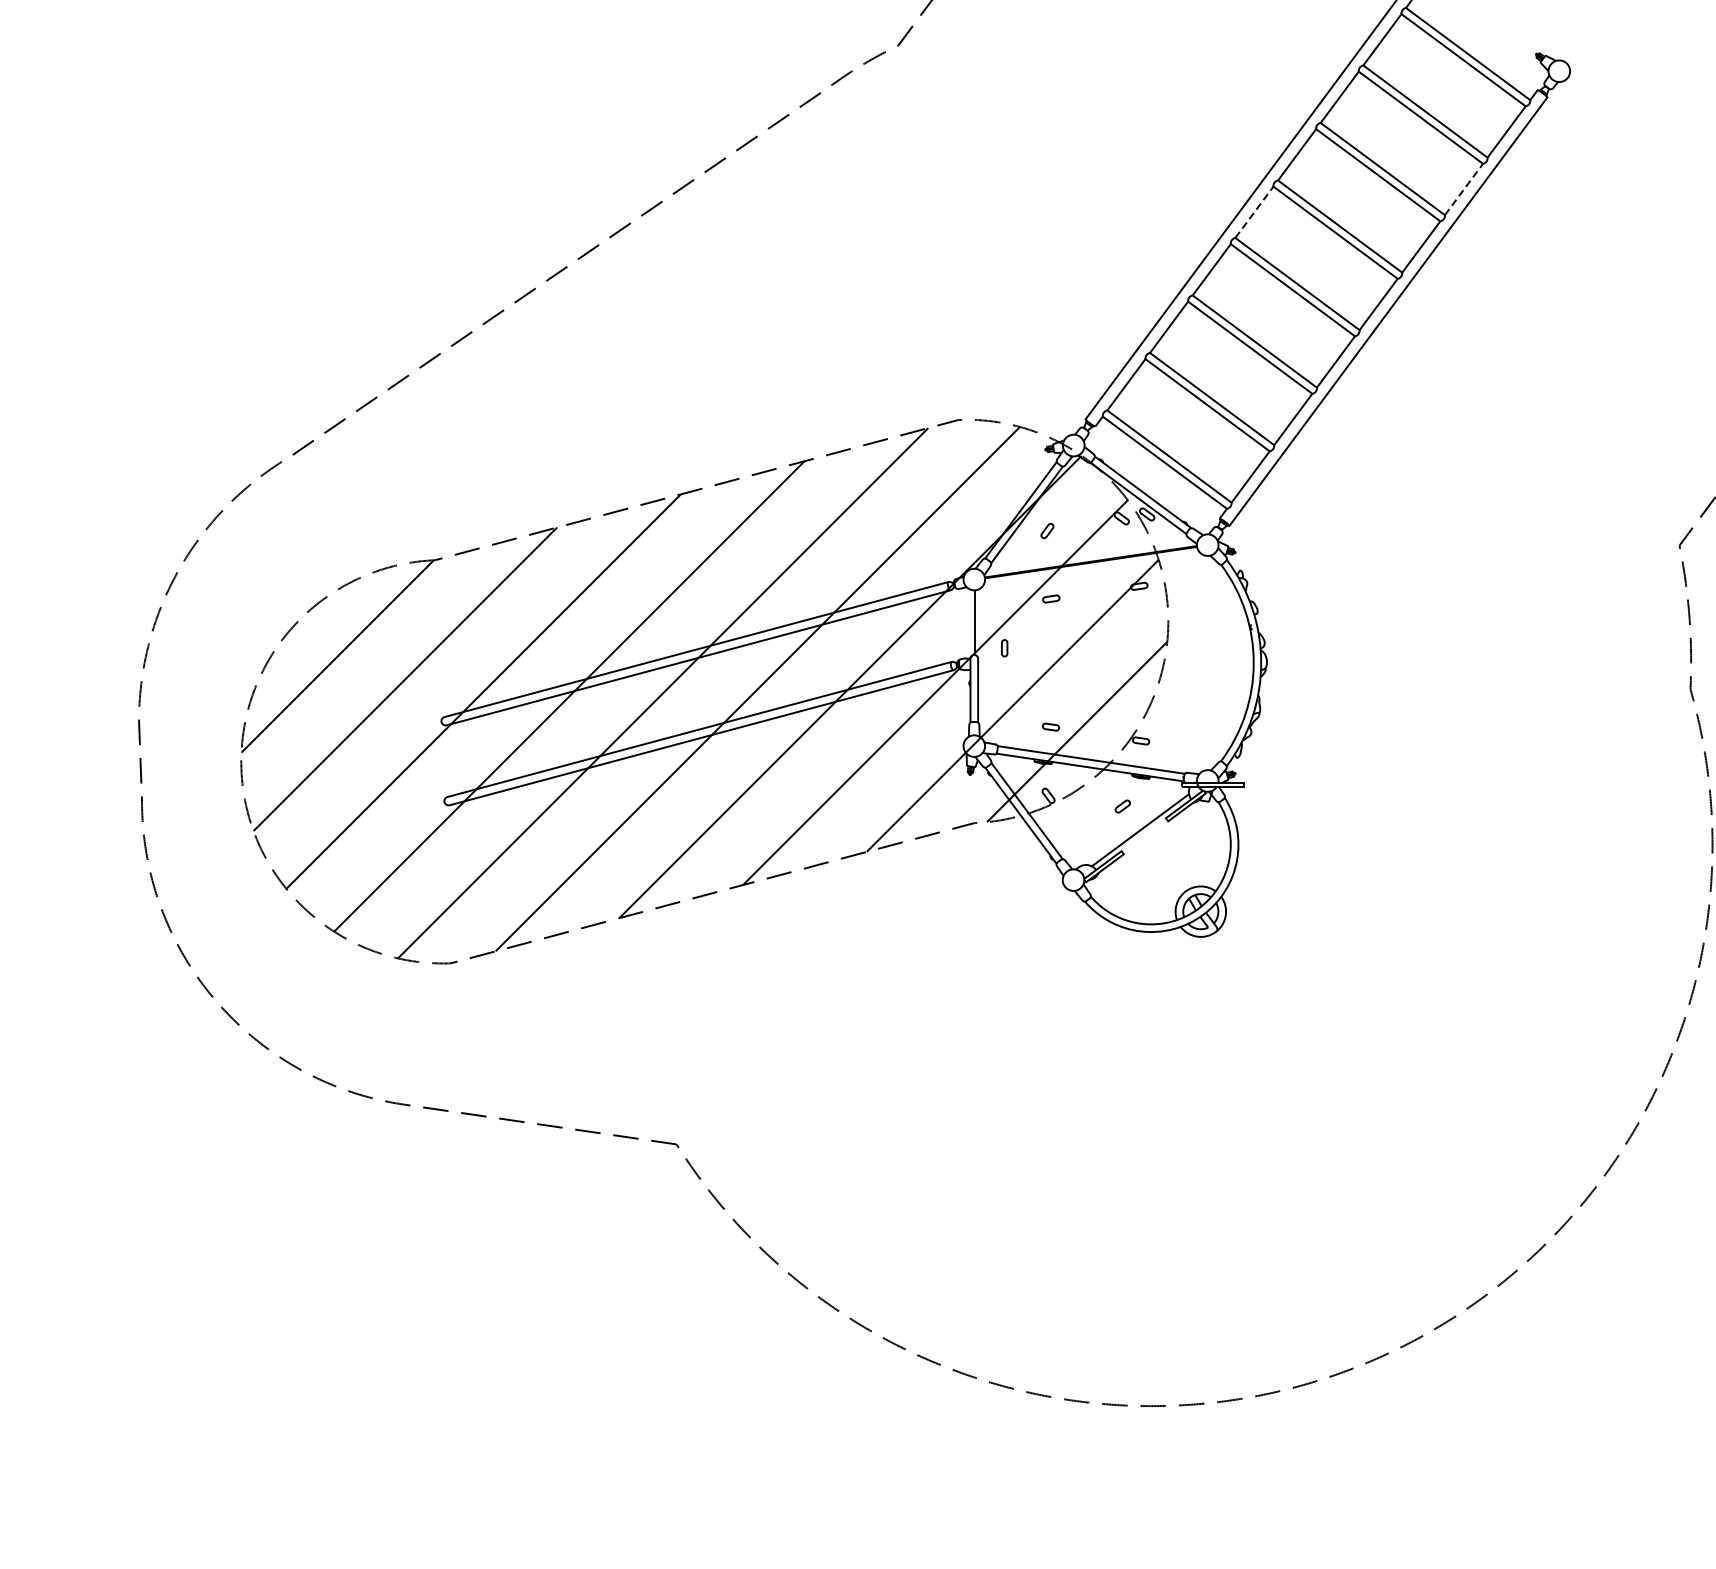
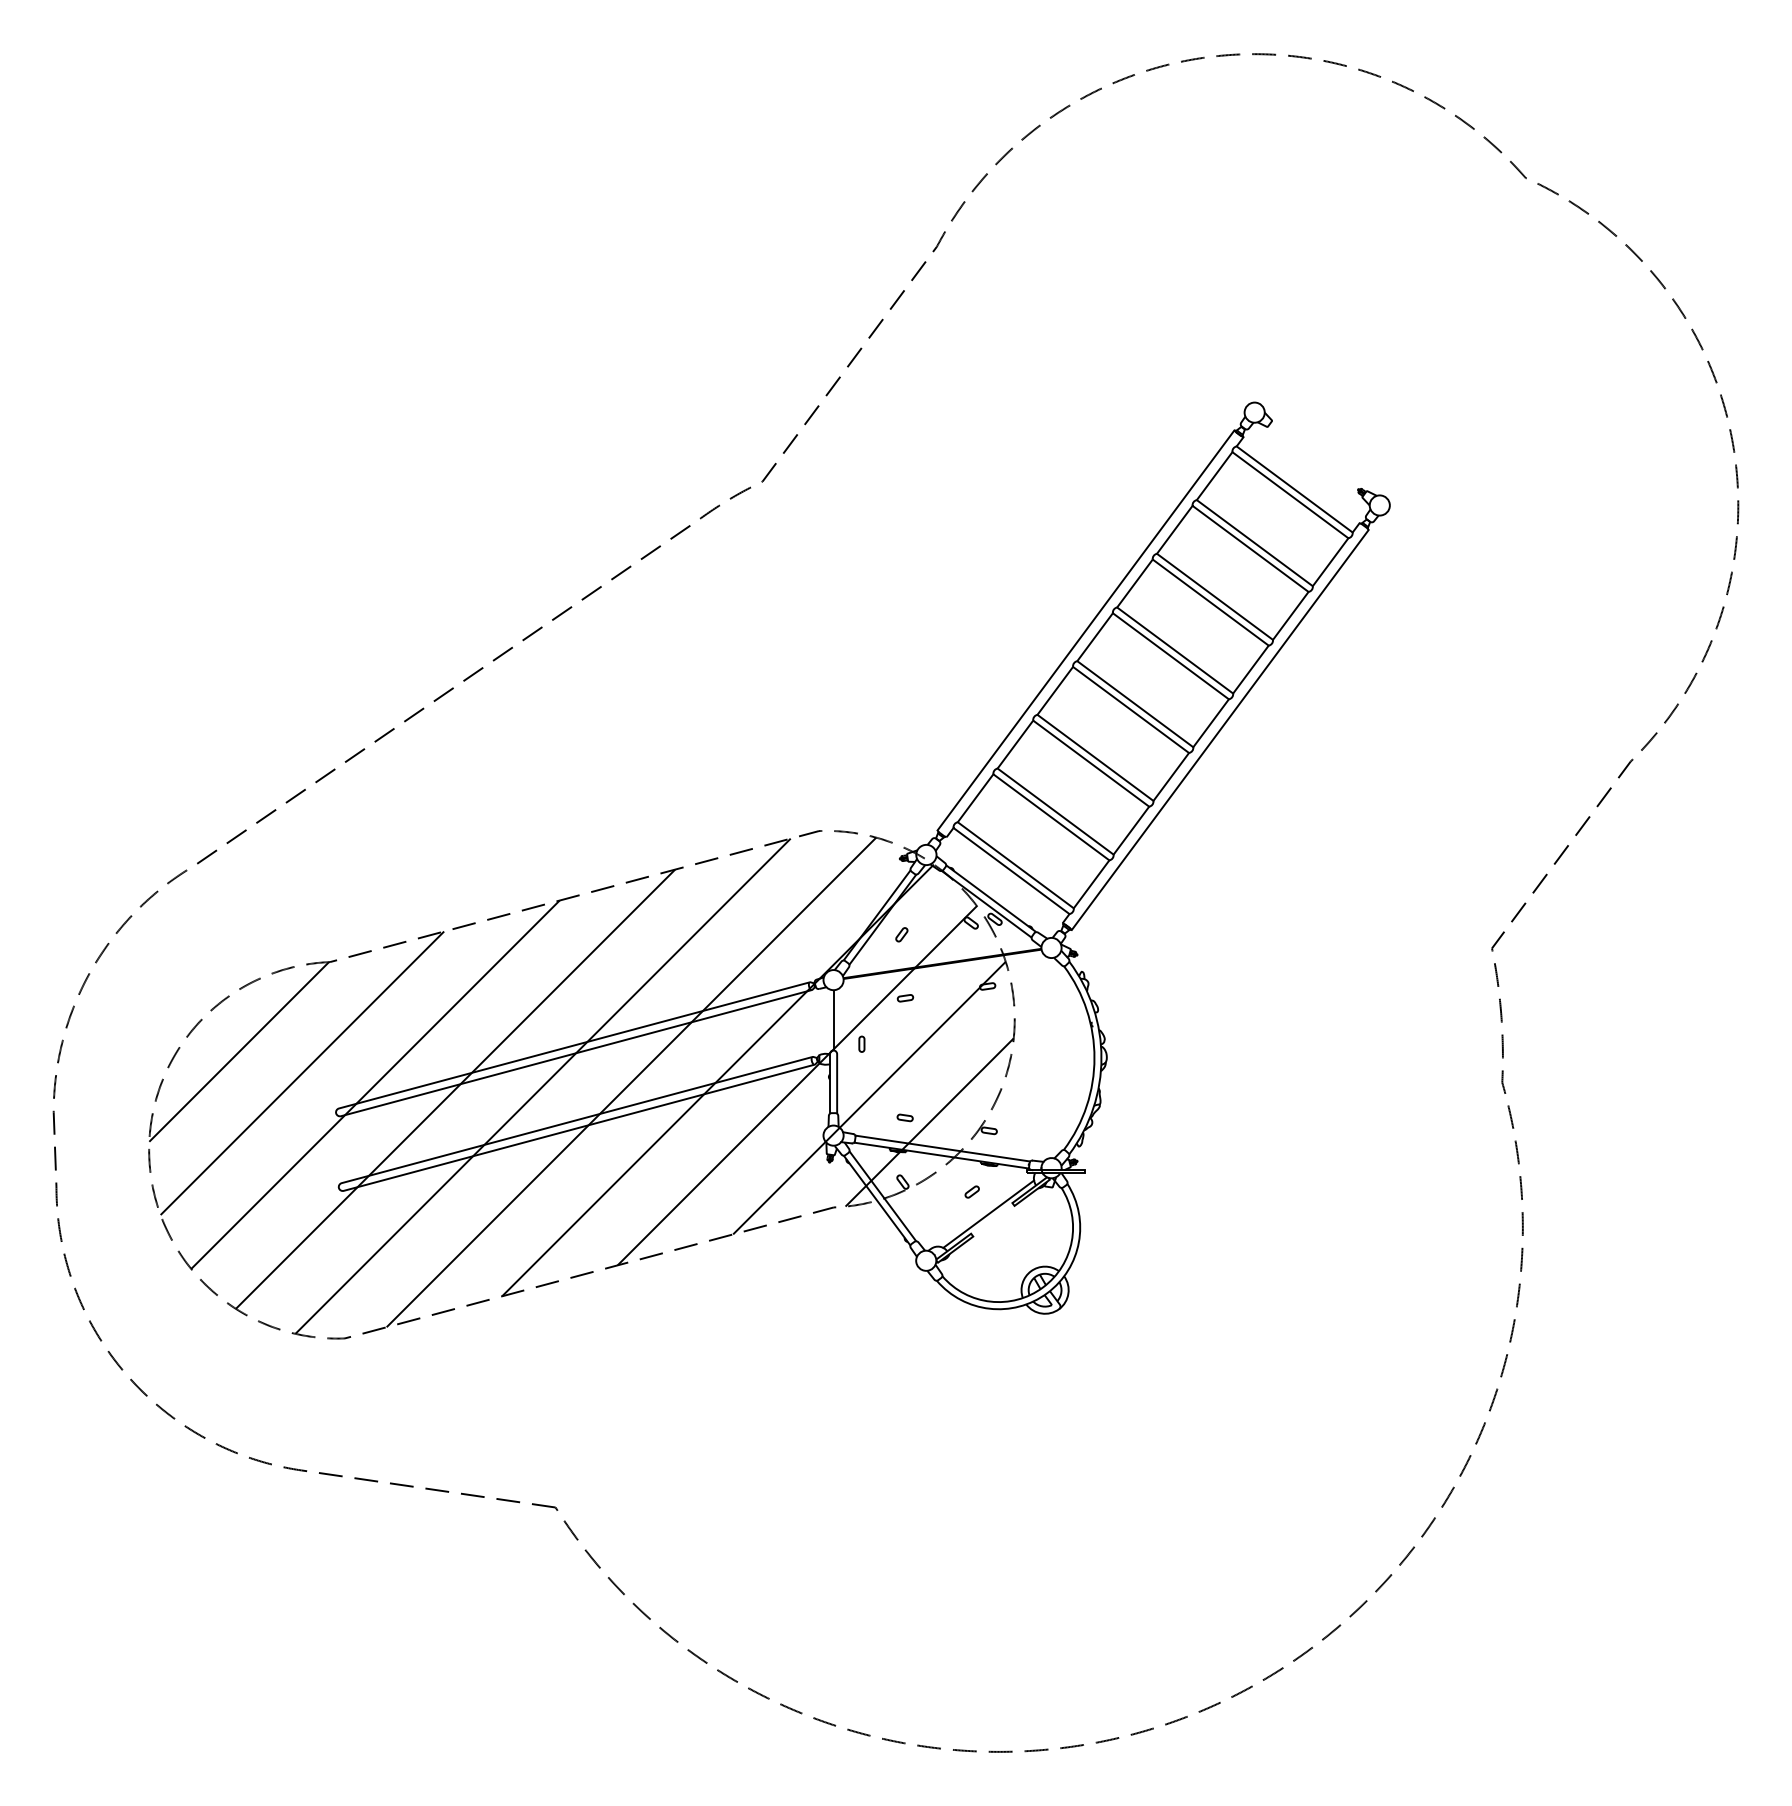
line: (1463, 189) -> (1290, 615), dashed -> solid
line: (1254, 212) -> (1095, 637), dashed -> solid

